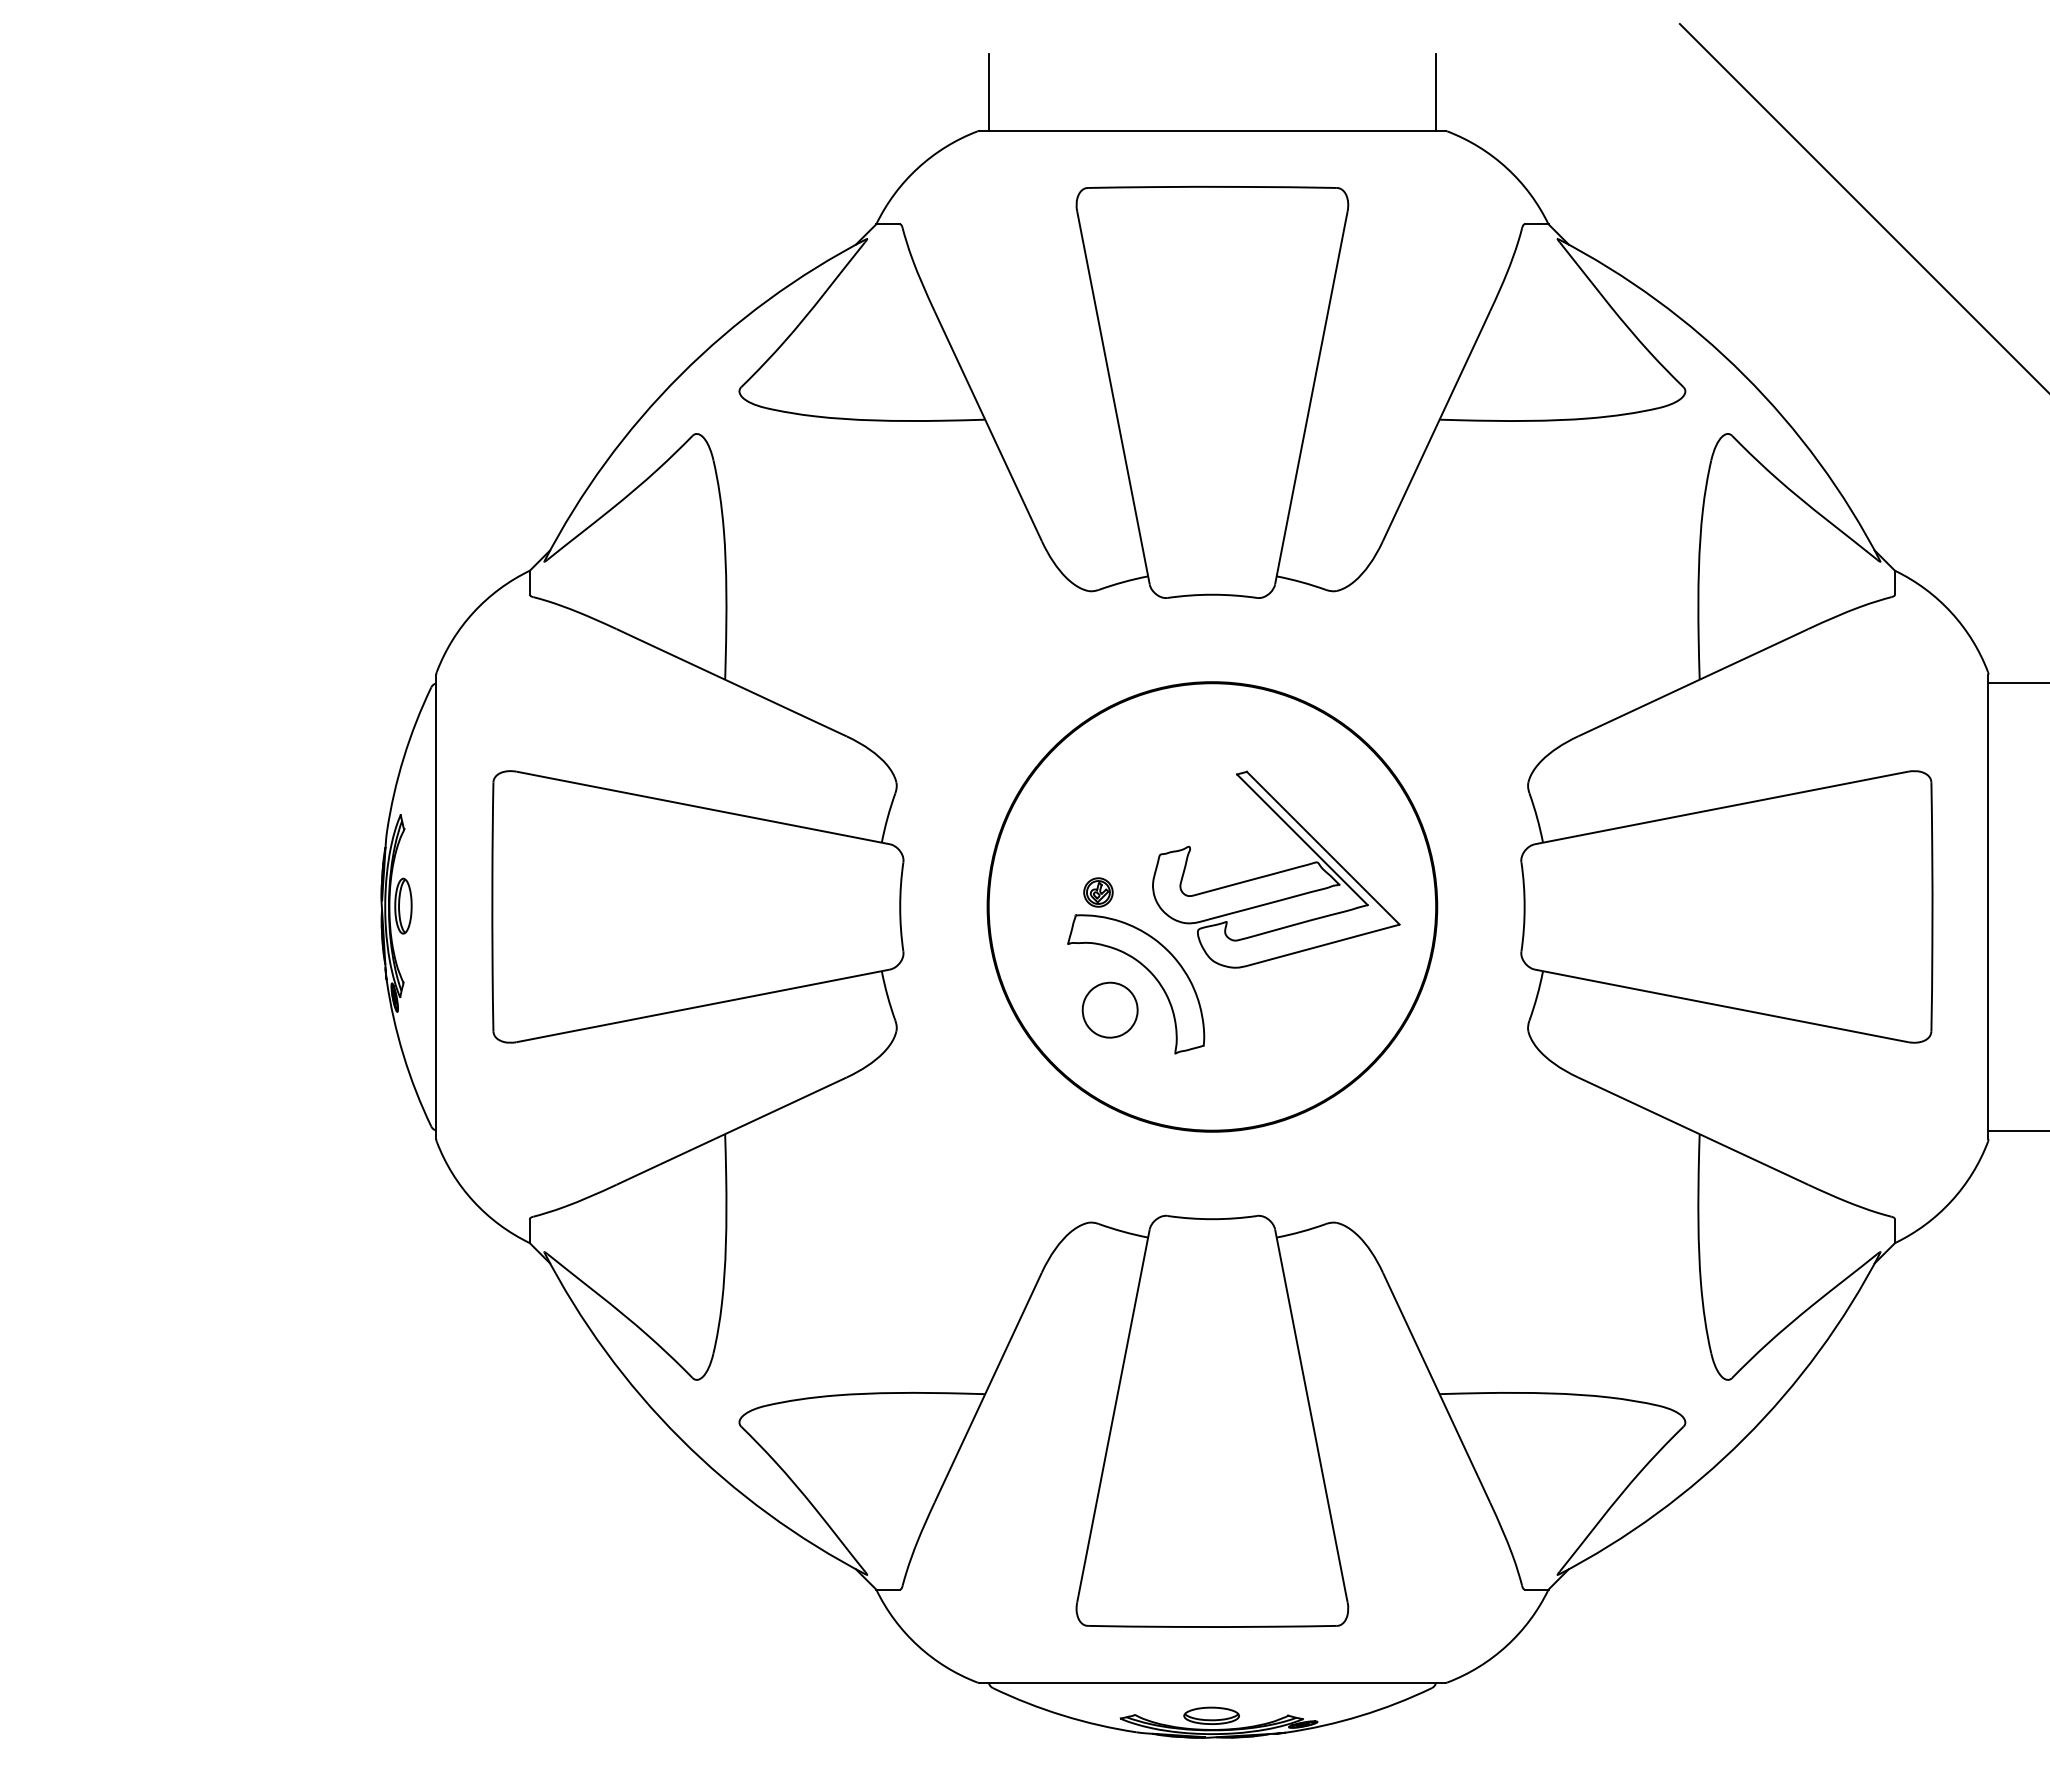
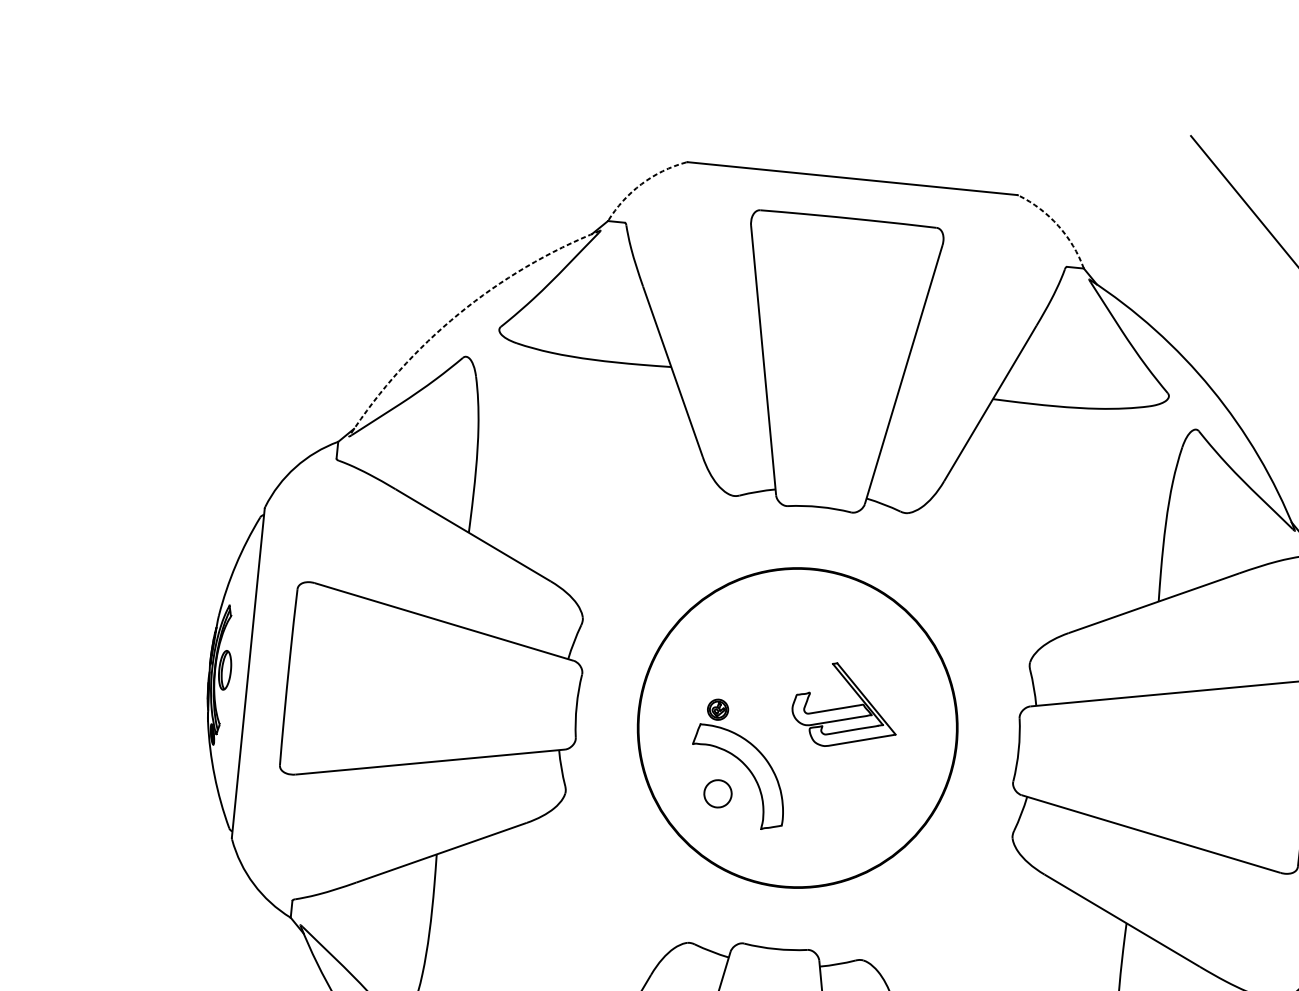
line: (988, 91) -> (696, 134), removed
line: (1436, 91) -> (1013, 166), removed
arc: (918, 168) -> (641, 184), solid -> dashed
arc: (1506, 168) -> (1058, 226), solid -> dashed
arc: (680, 375) -> (458, 314), solid -> dashed
part: (1276, 869) -> (845, 706), size x0.6
part: (1109, 1009) -> (717, 793), size x0.7

